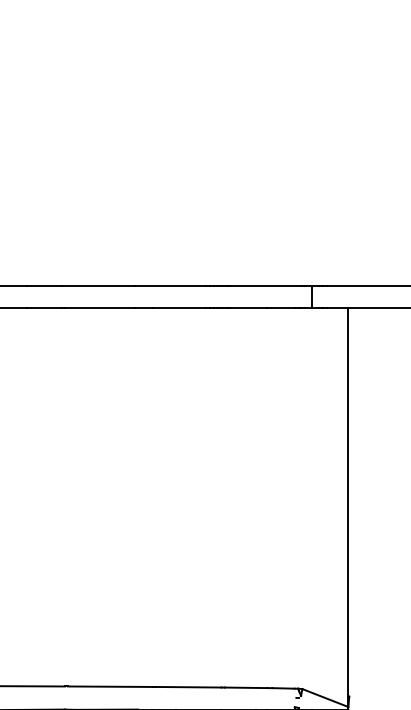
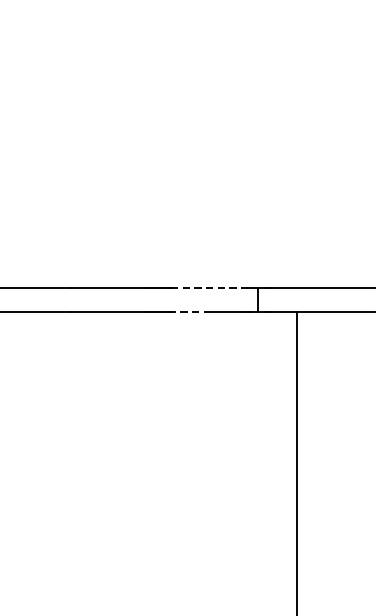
line: (266, 286) -> (210, 288), solid -> dashed
line: (248, 308) -> (190, 311), solid -> dashed

